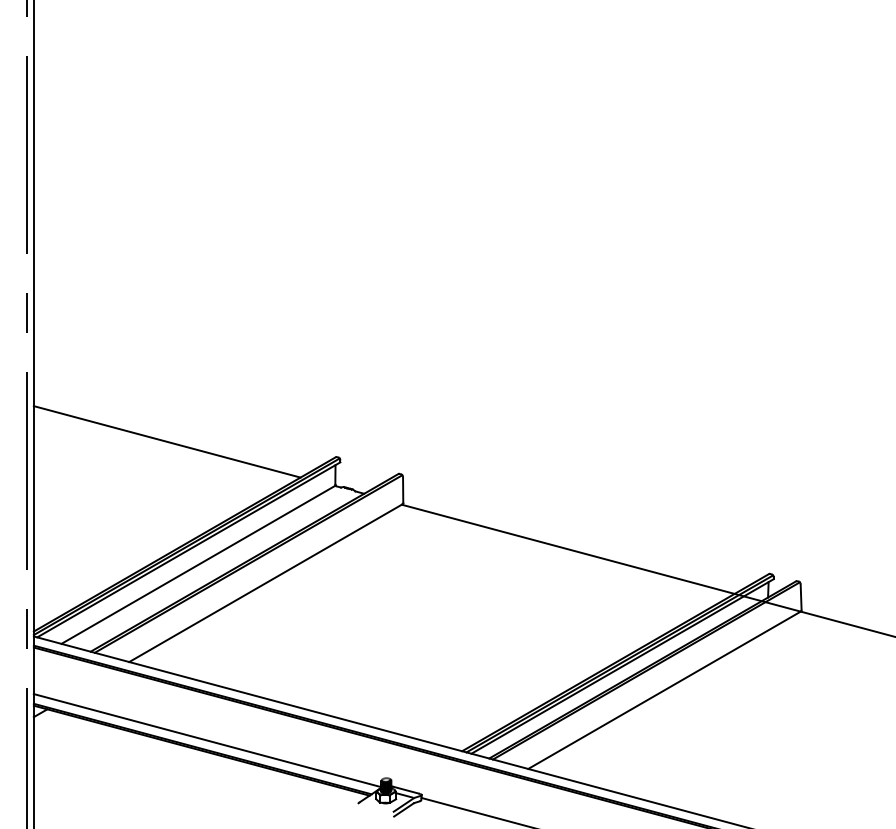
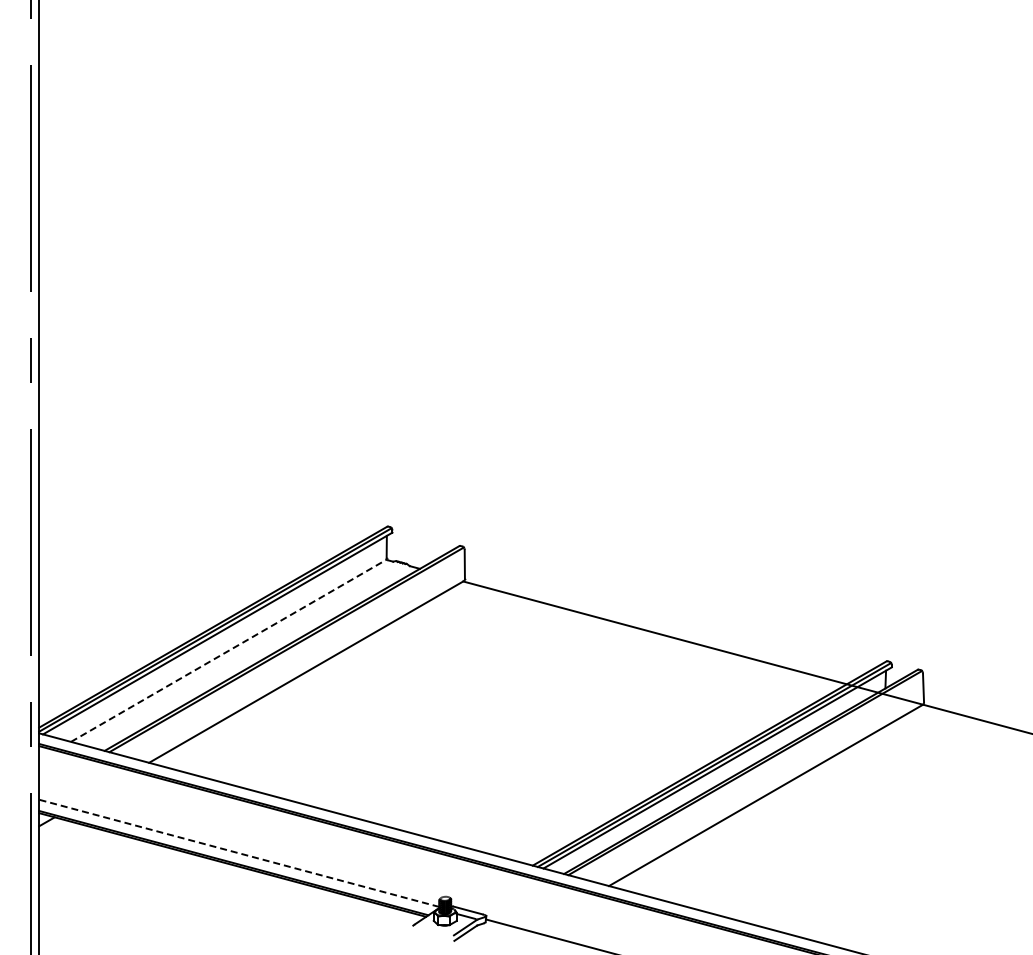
line: (166, 441) -> (192, 508), removed
line: (198, 564) -> (229, 650), solid -> dashed
line: (206, 740) -> (238, 853), solid -> dashed

